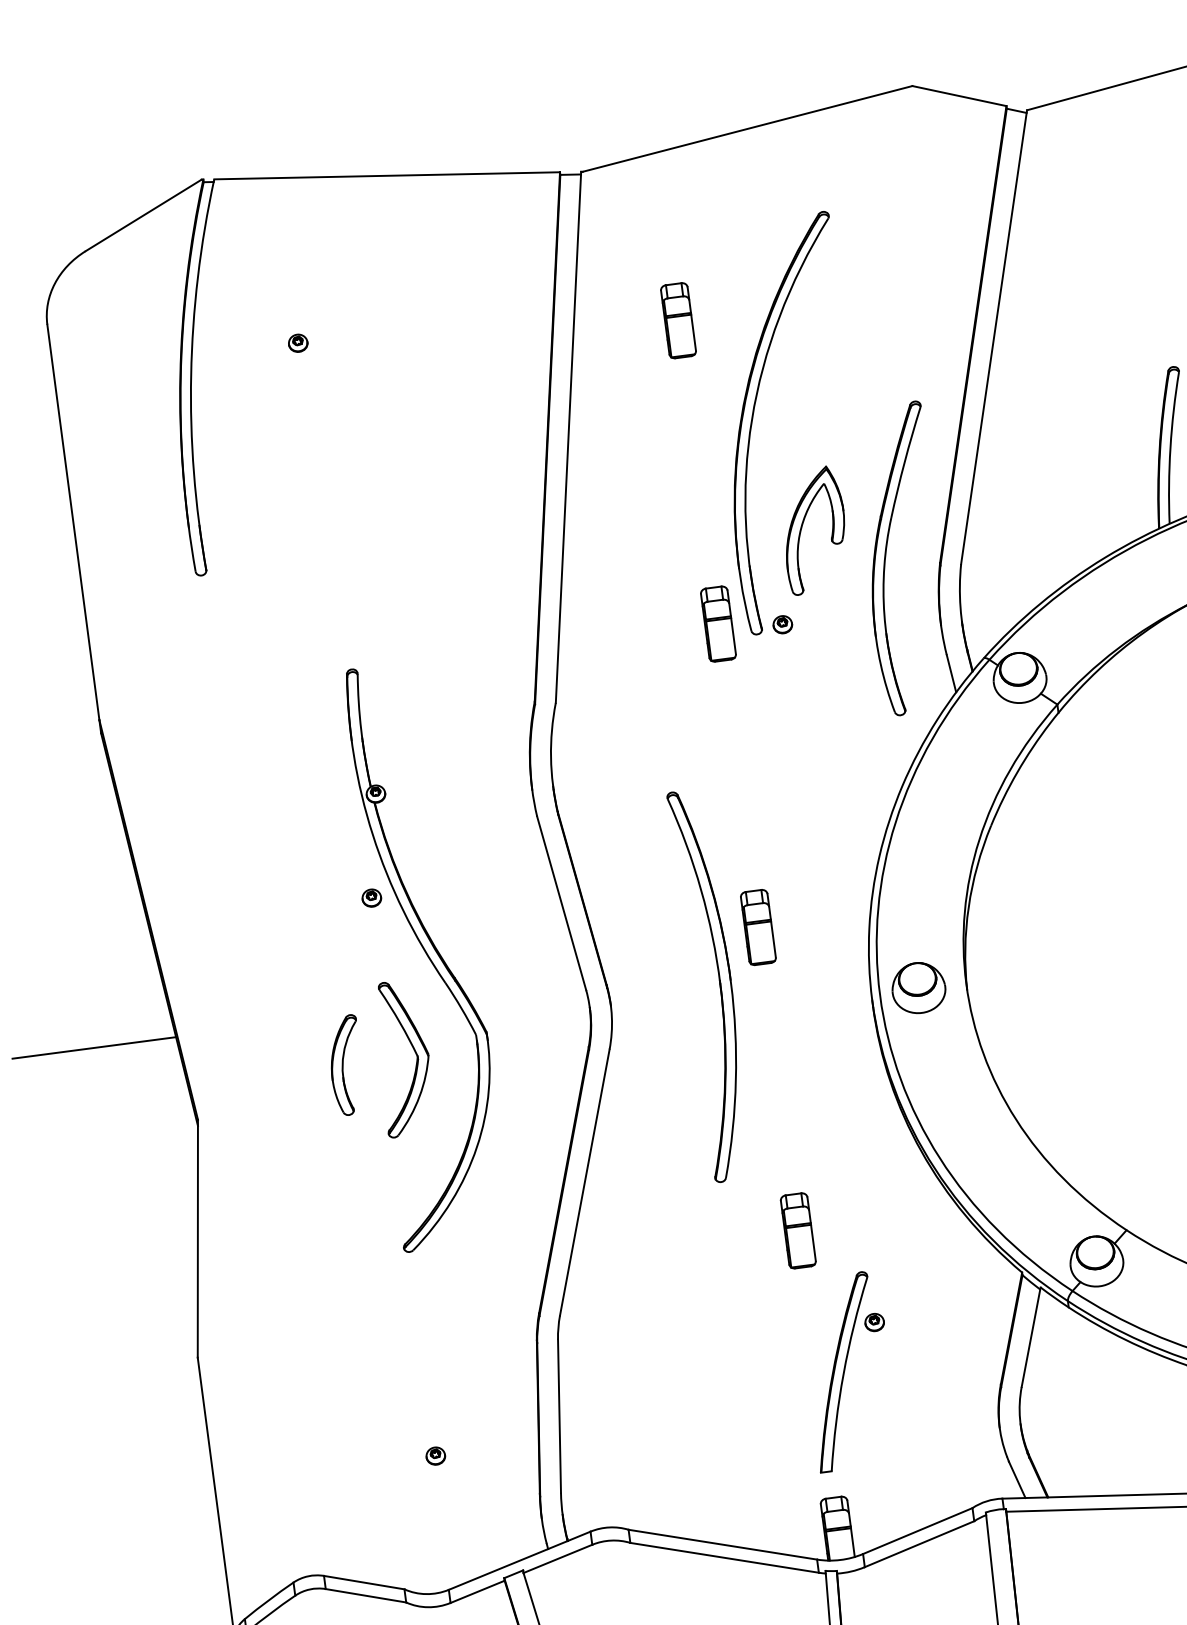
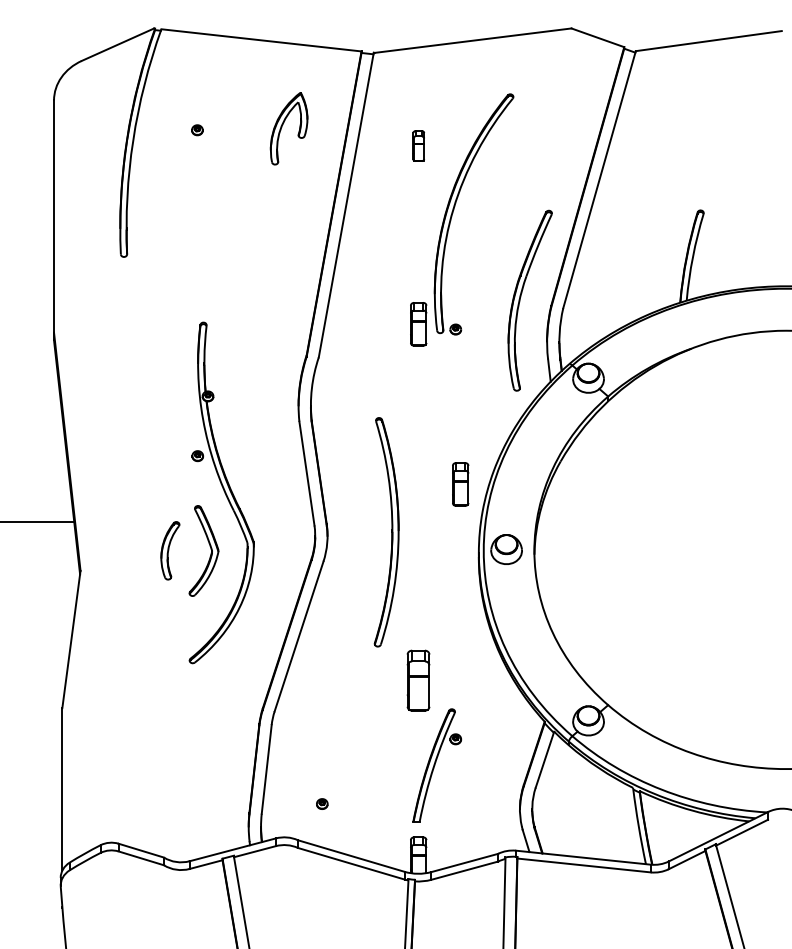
part: (678, 319) -> (418, 145), size x0.7
part: (813, 530) -> (288, 128), moved
part: (758, 927) -> (460, 484), moved
part: (798, 1230) -> (418, 680), size x1.4
part: (436, 1455) -> (322, 803), moved

